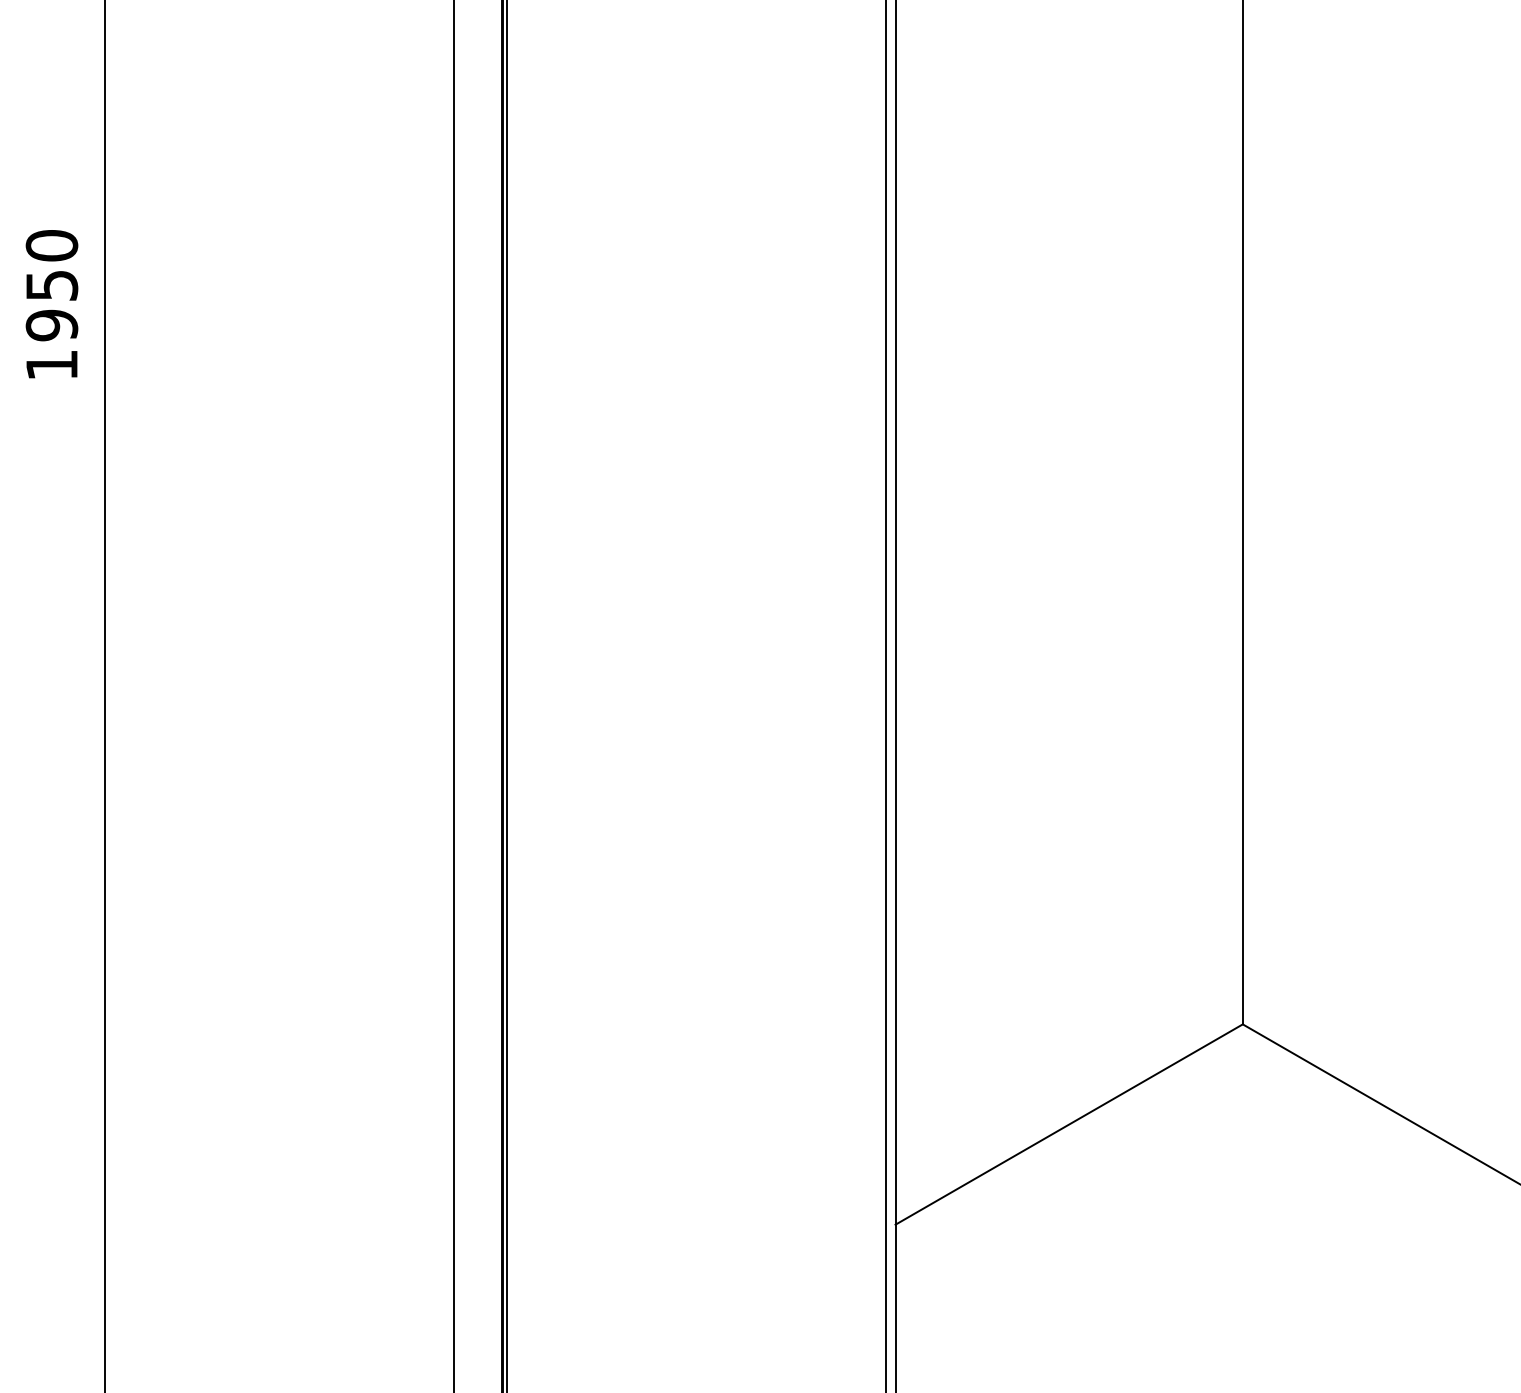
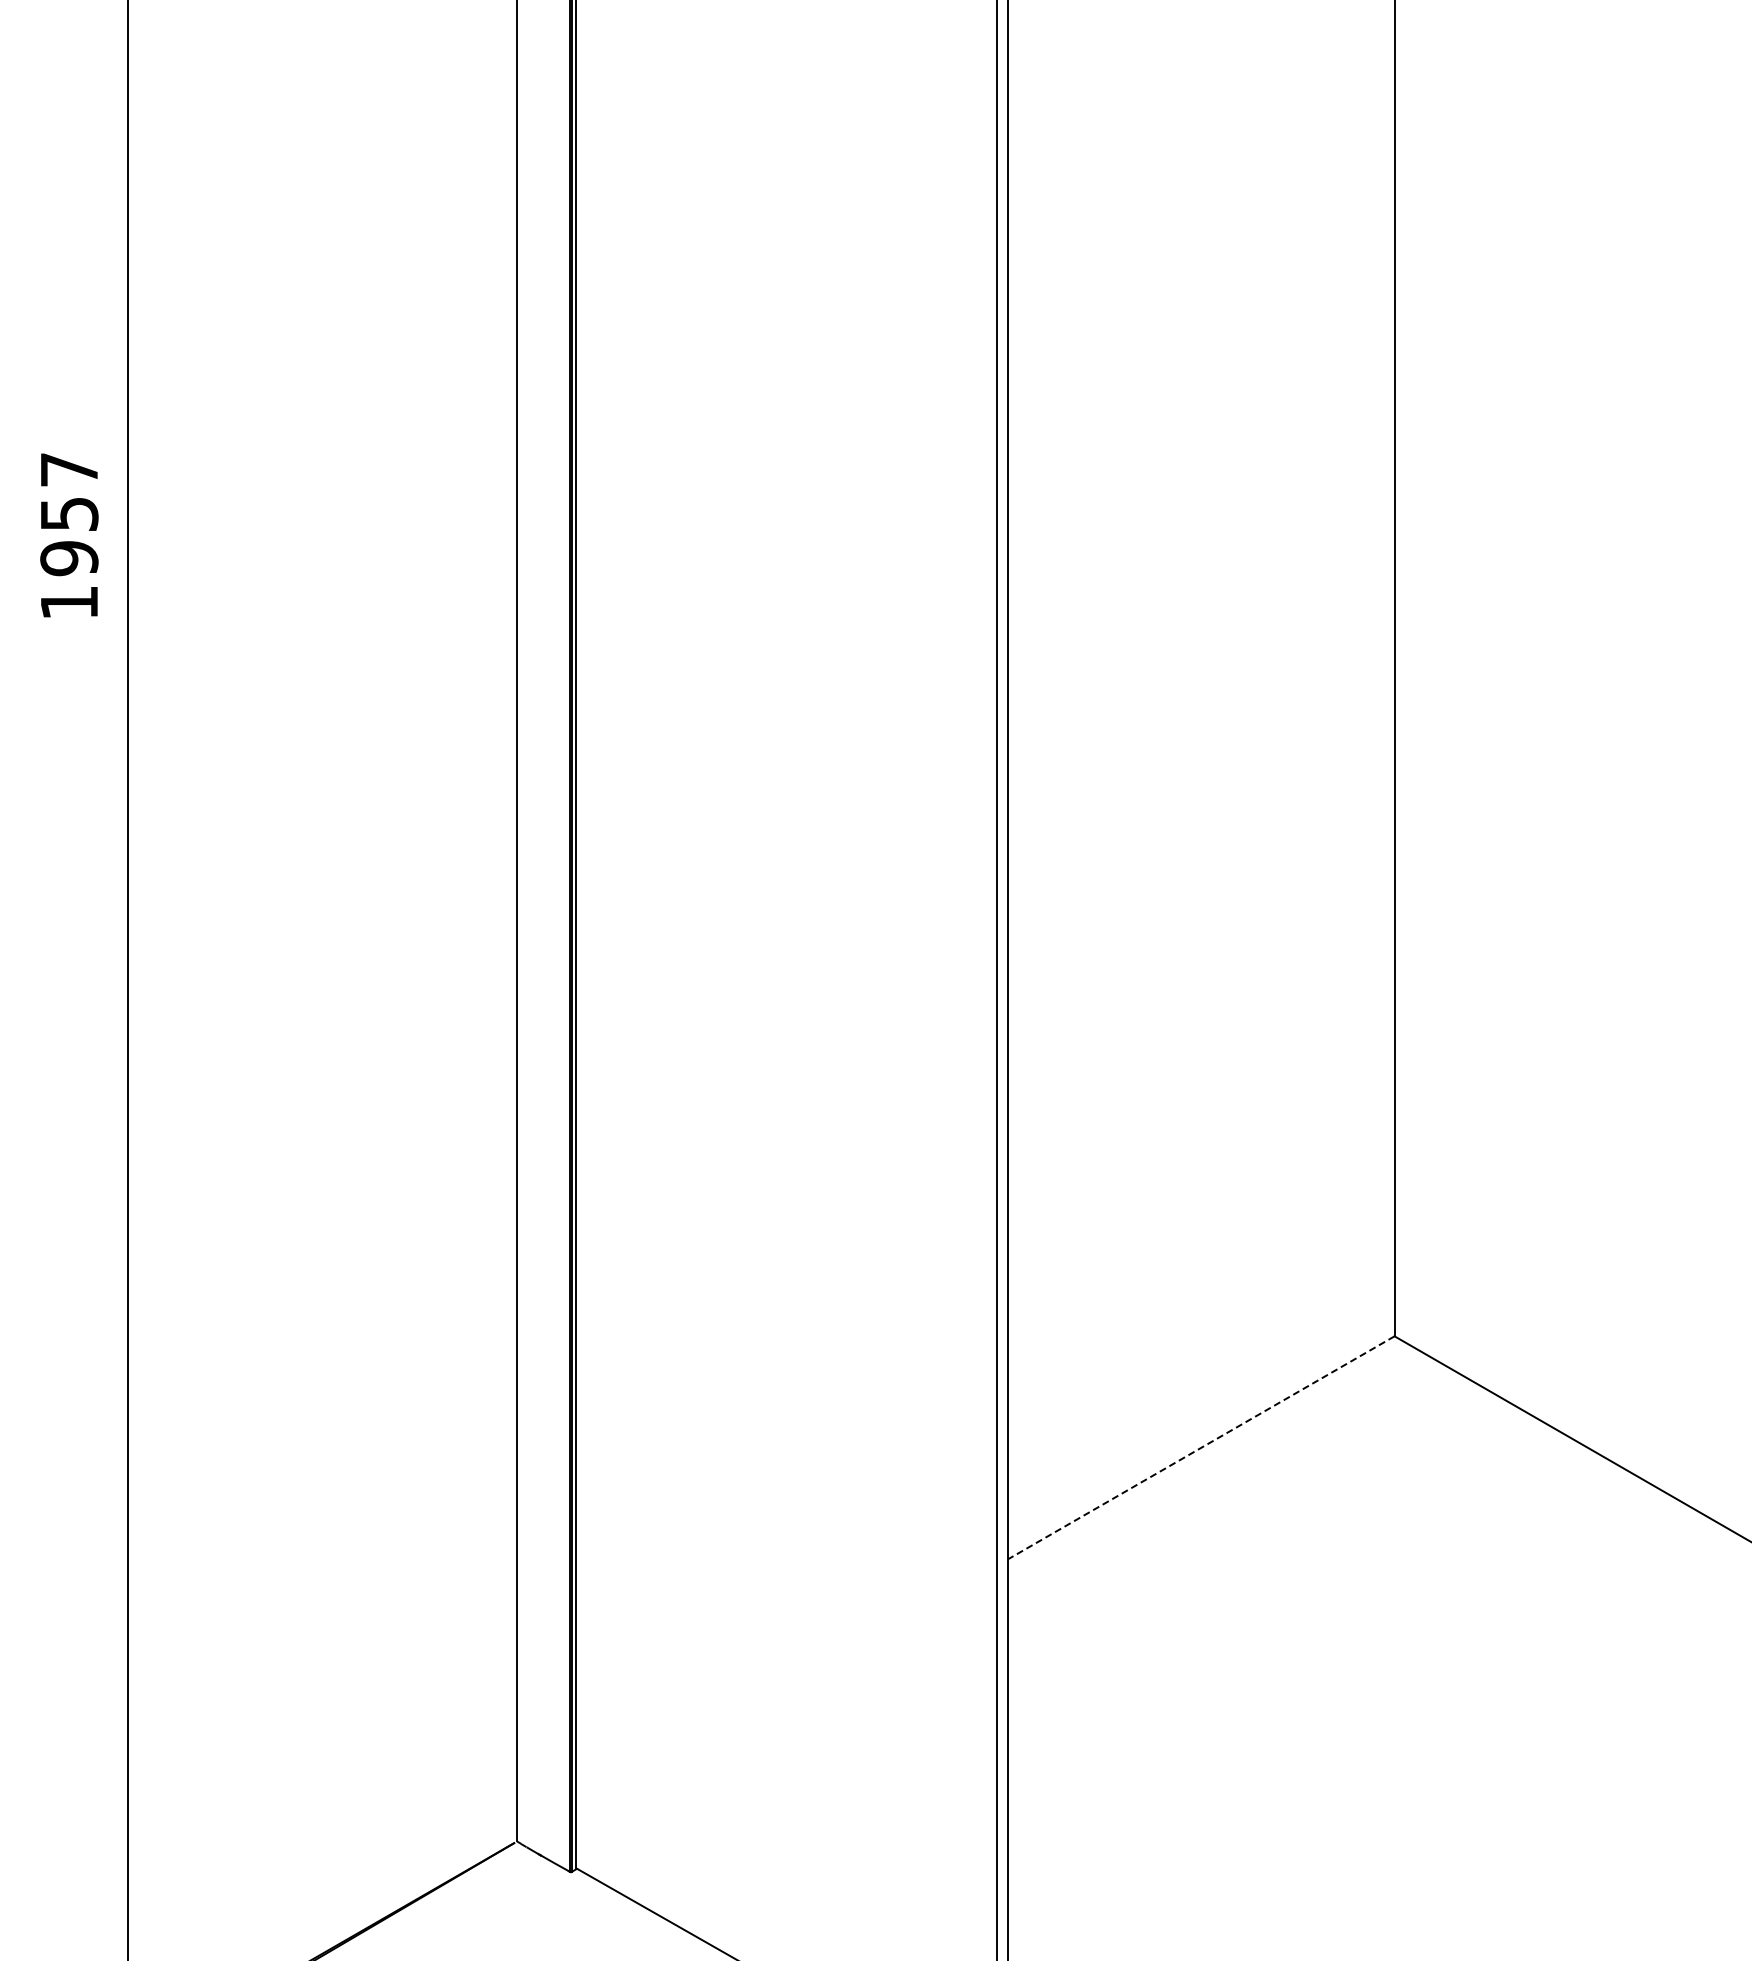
text: (52, 245) -> (69, 469), 1950 -> 1957
line: (1068, 1125) -> (1200, 1448), solid -> dashed

